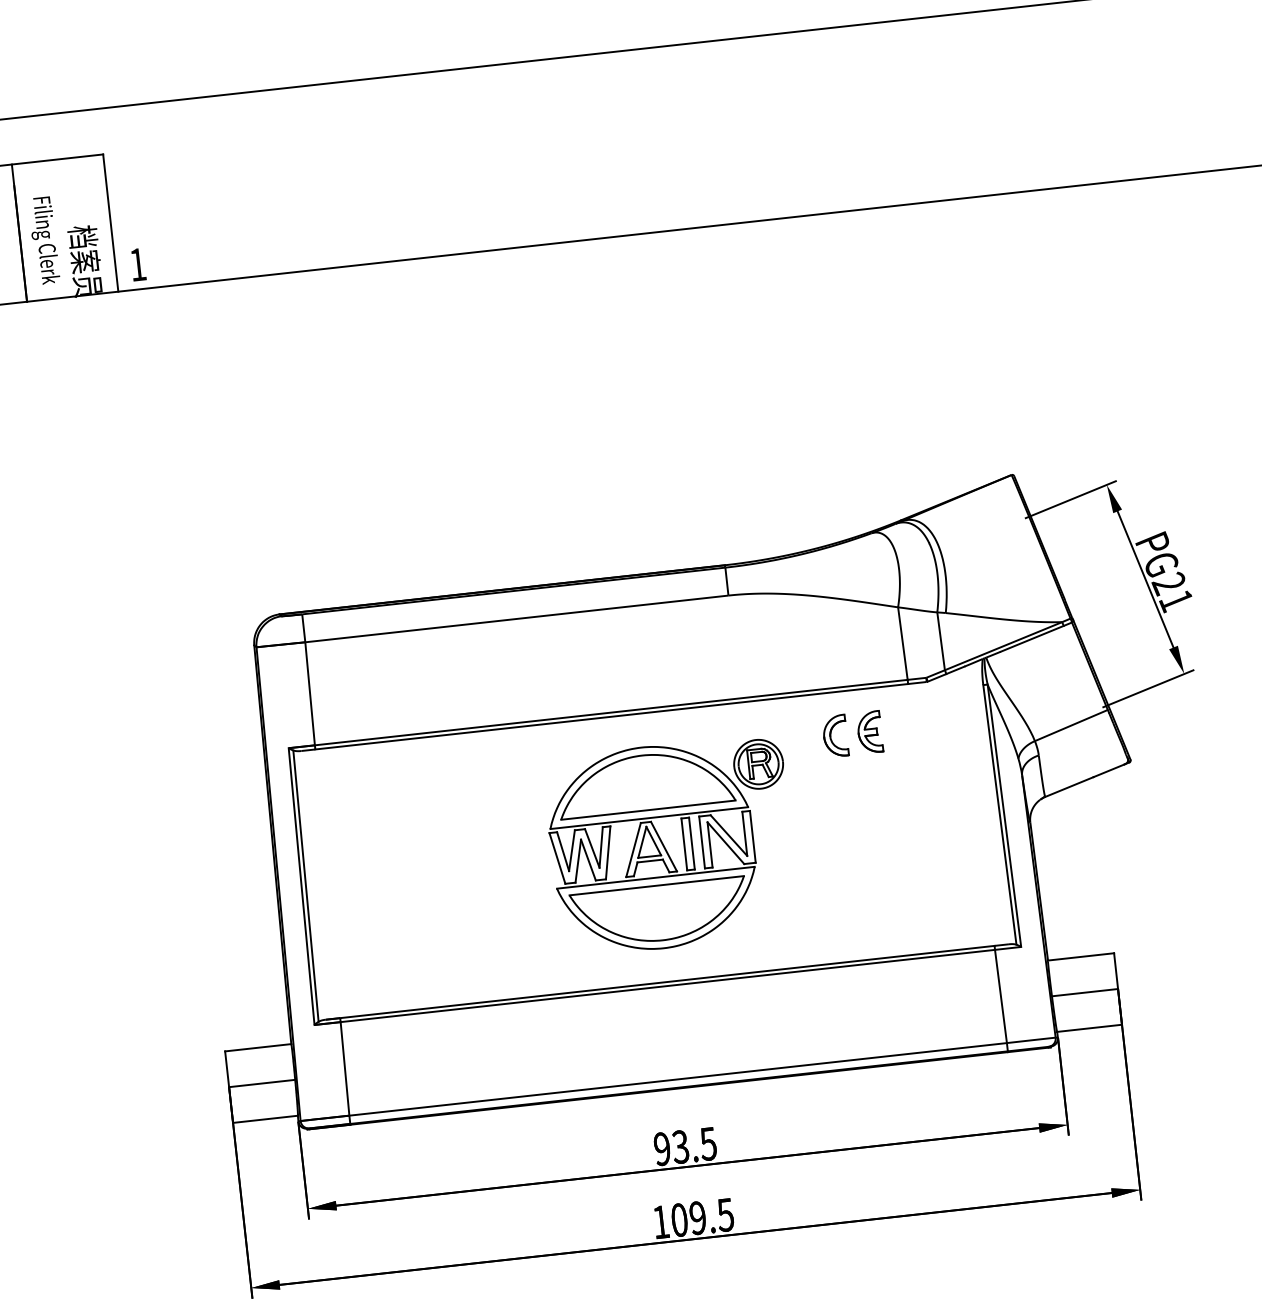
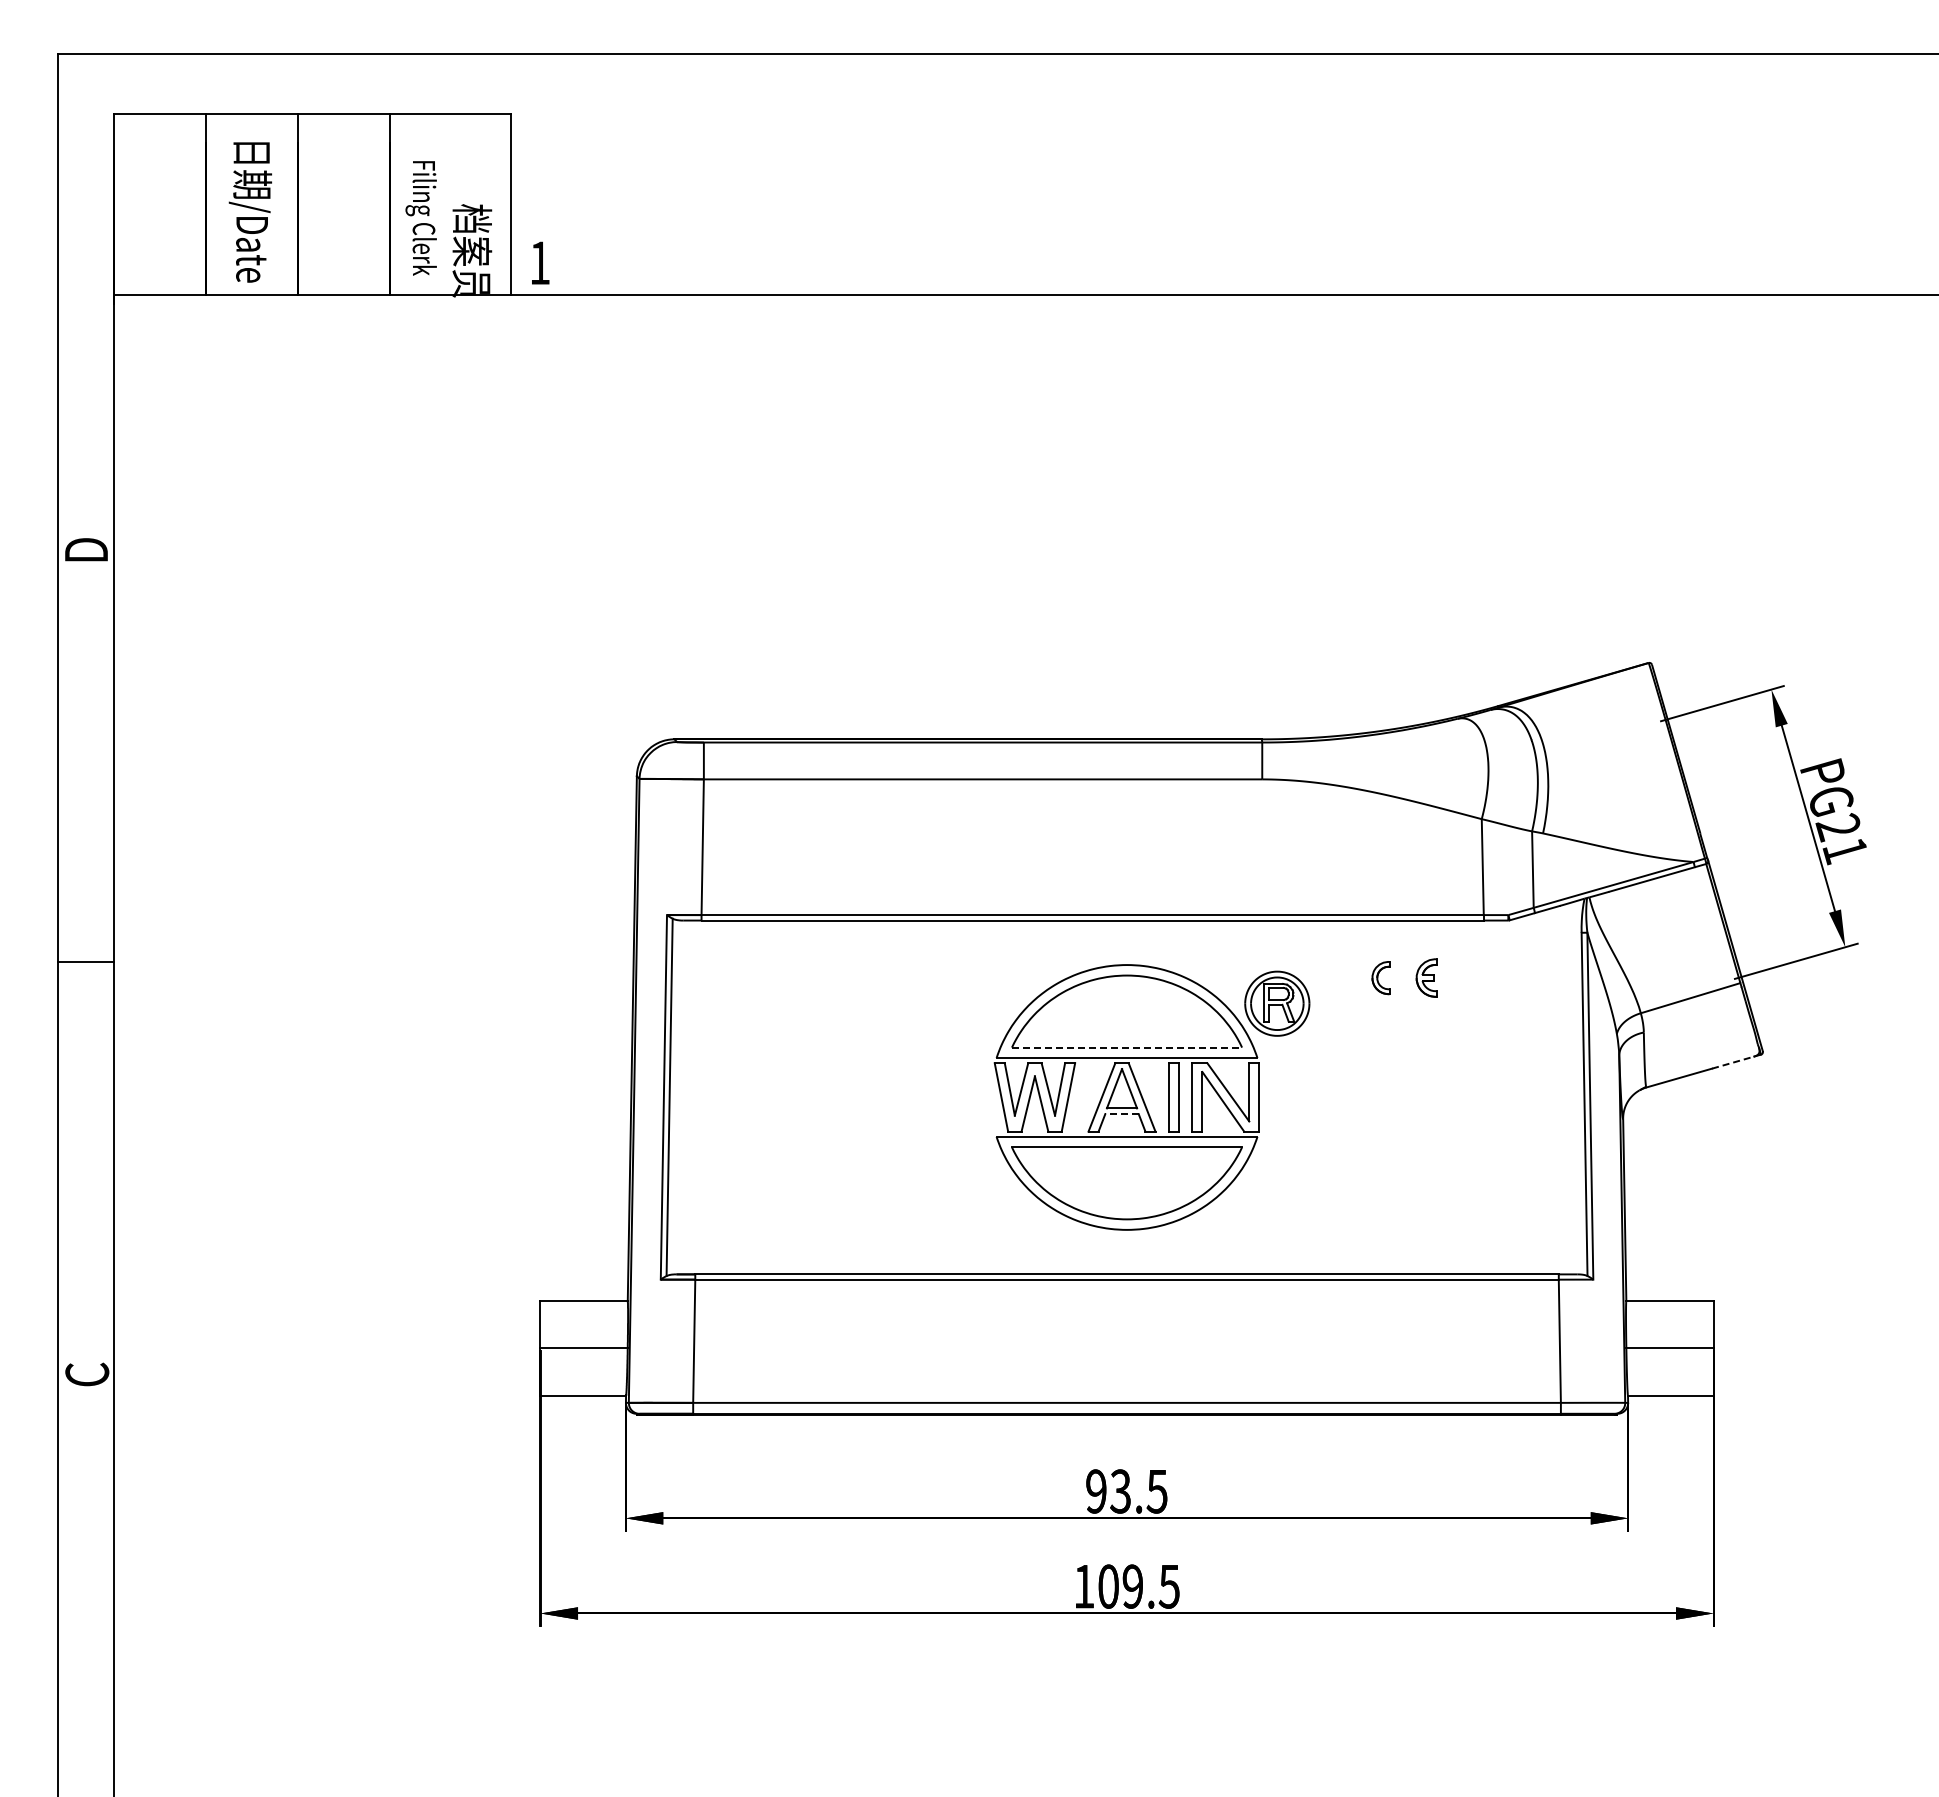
part: (869, 731) -> (1426, 977), size x0.7
part: (834, 735) -> (1380, 977), size x0.6
line: (1108, 770) -> (1732, 1062), solid -> dashed
line: (648, 810) -> (1127, 1047), solid -> dashed
line: (650, 861) -> (1122, 1114), solid -> dashed

